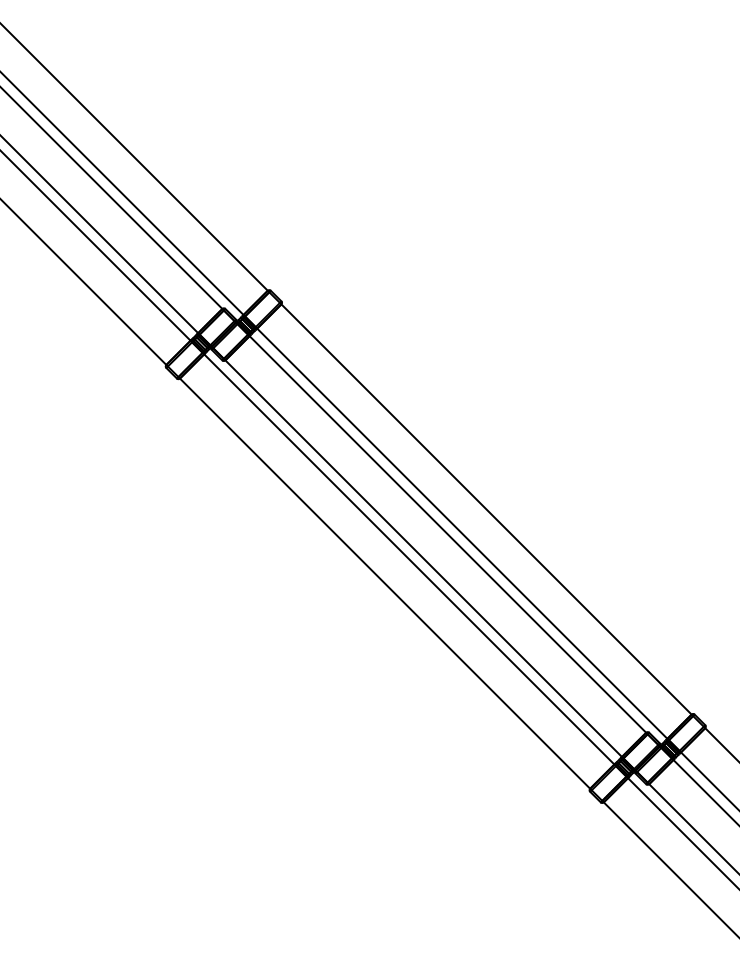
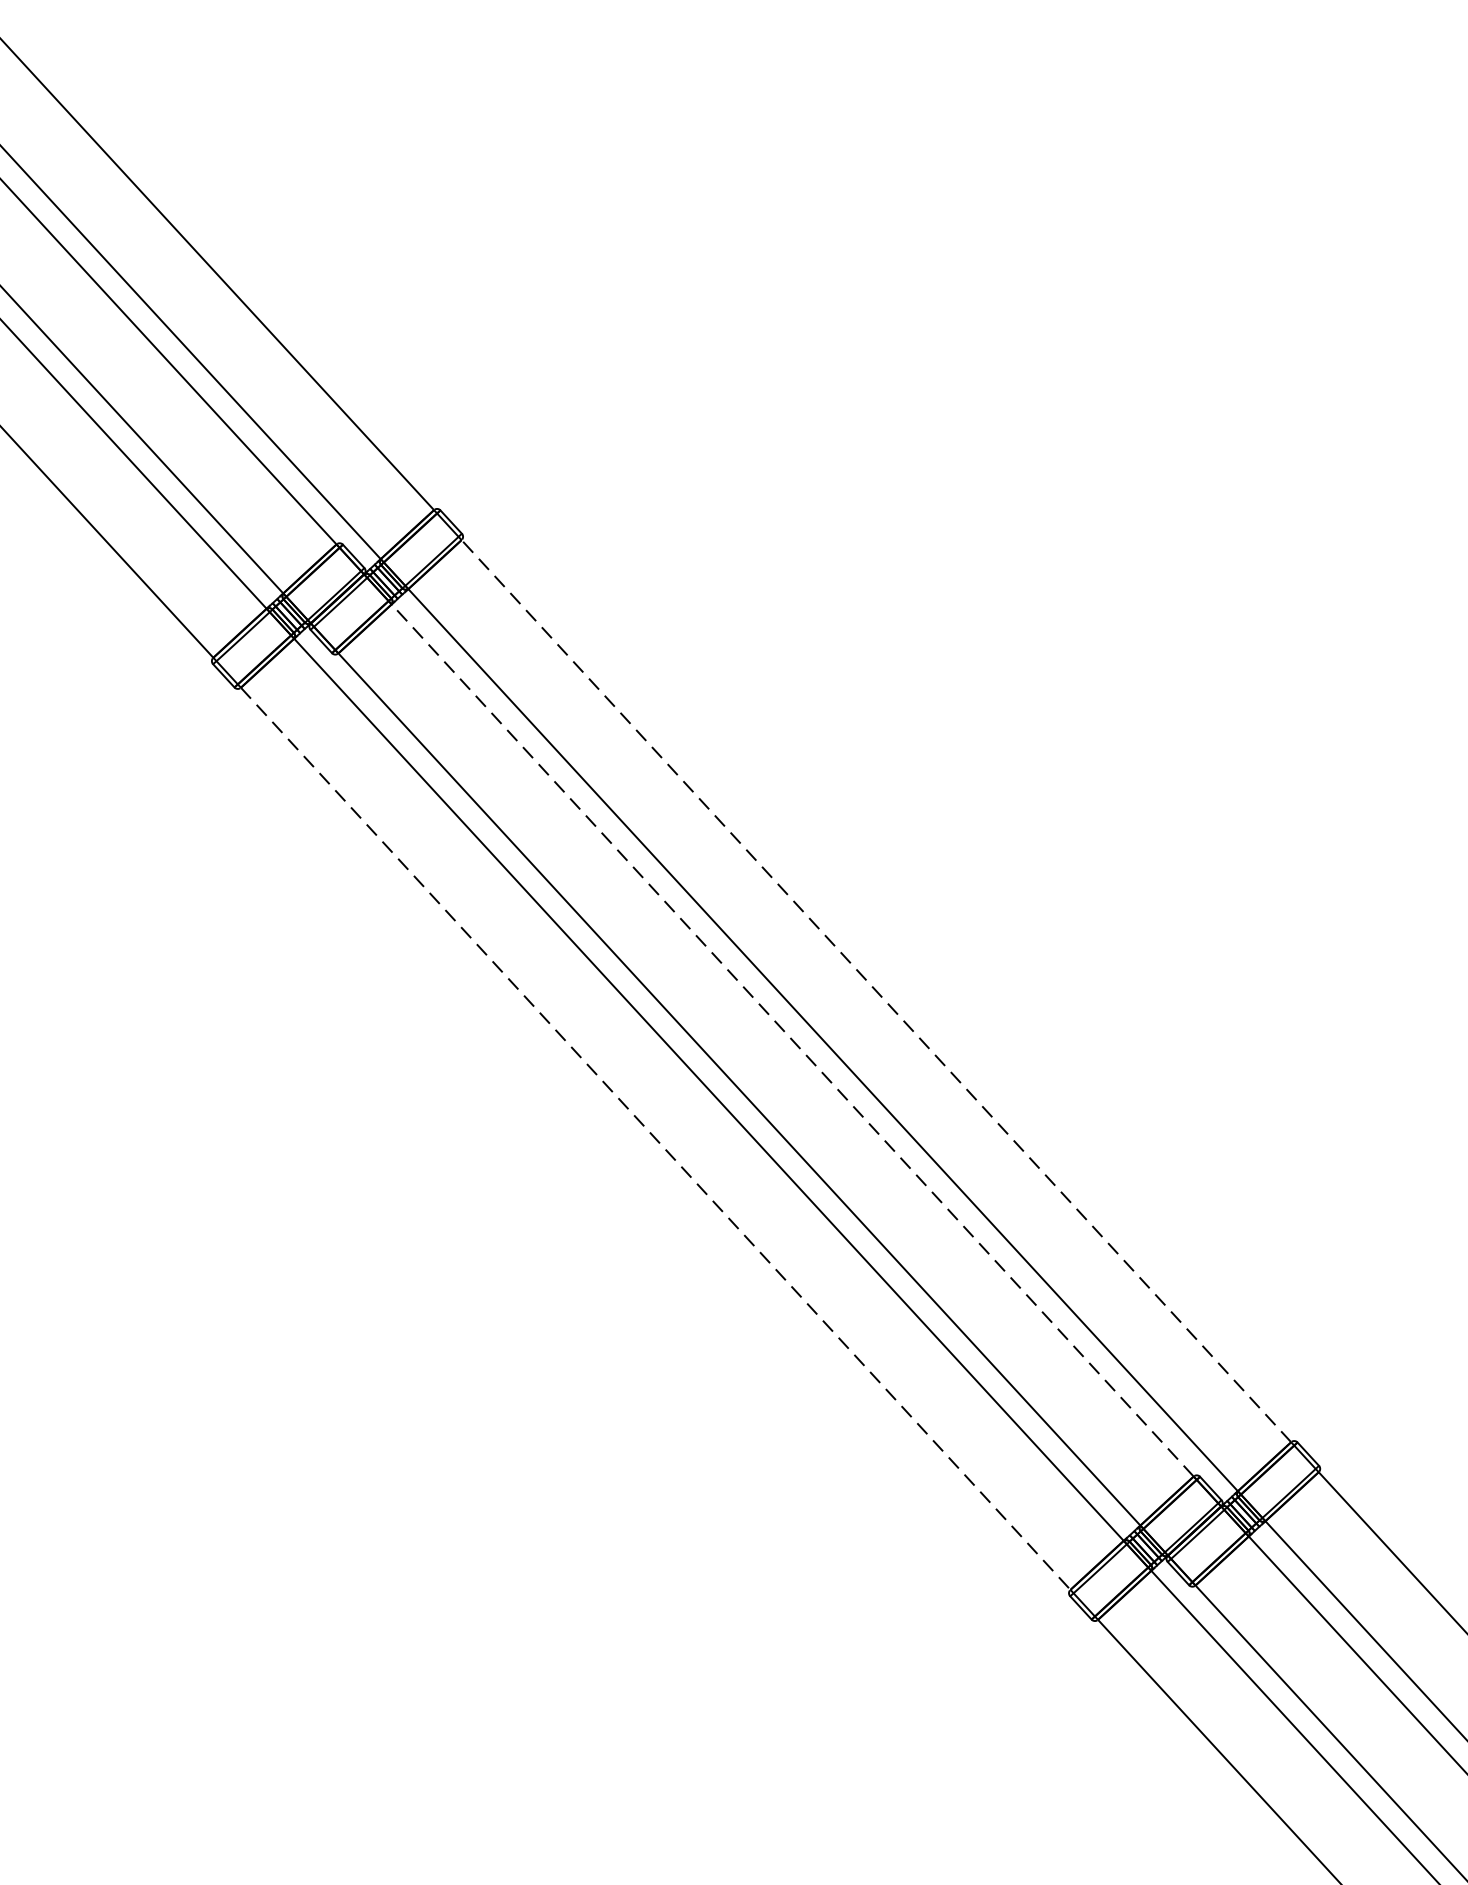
line: (486, 509) -> (876, 991), solid -> dashed
line: (447, 534) -> (791, 1040), solid -> dashed
line: (385, 584) -> (656, 1140), solid -> dashed

